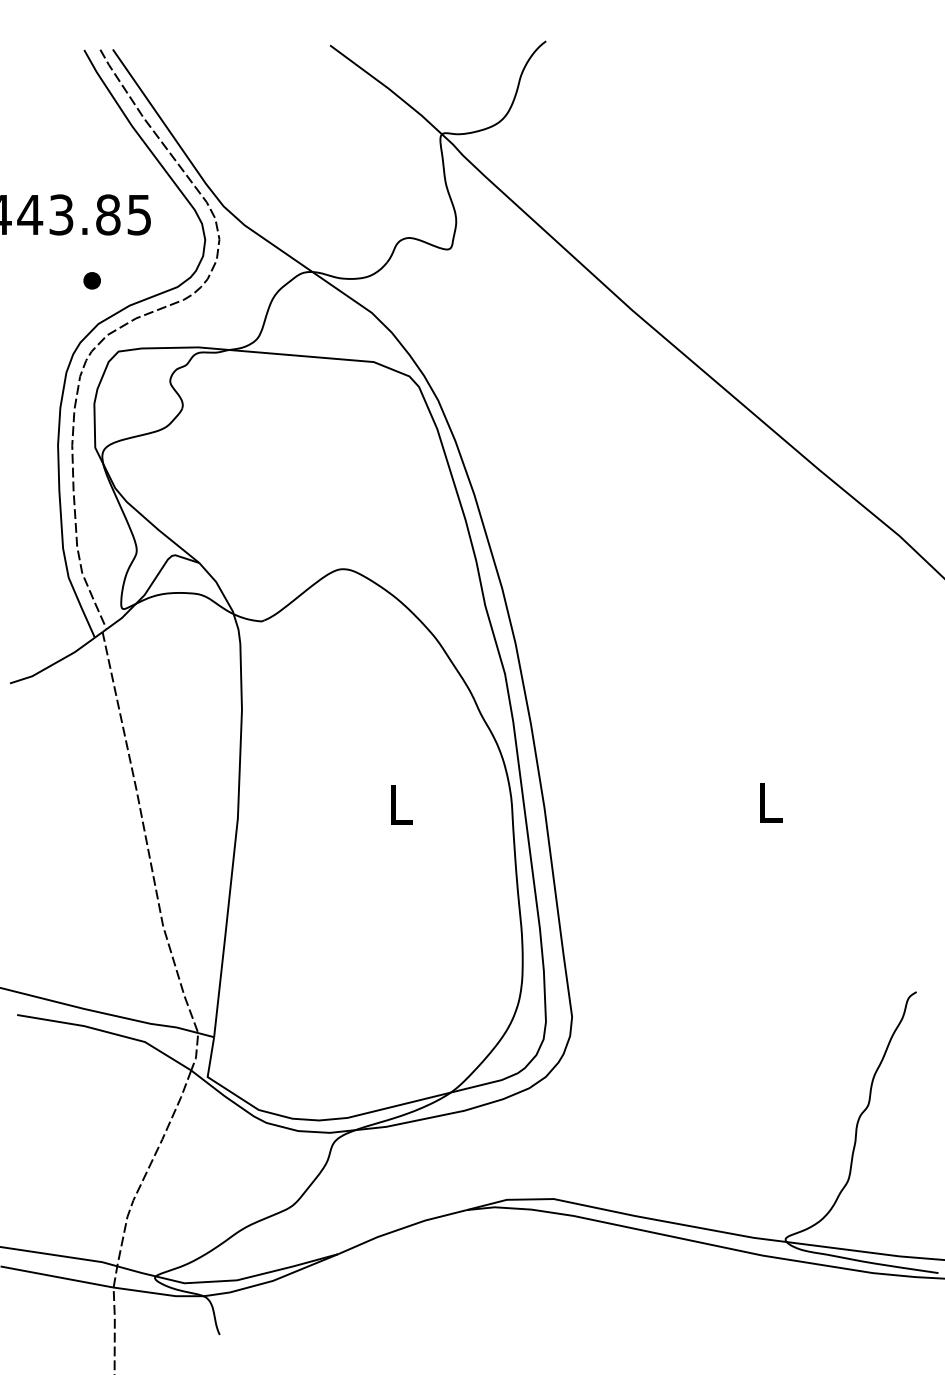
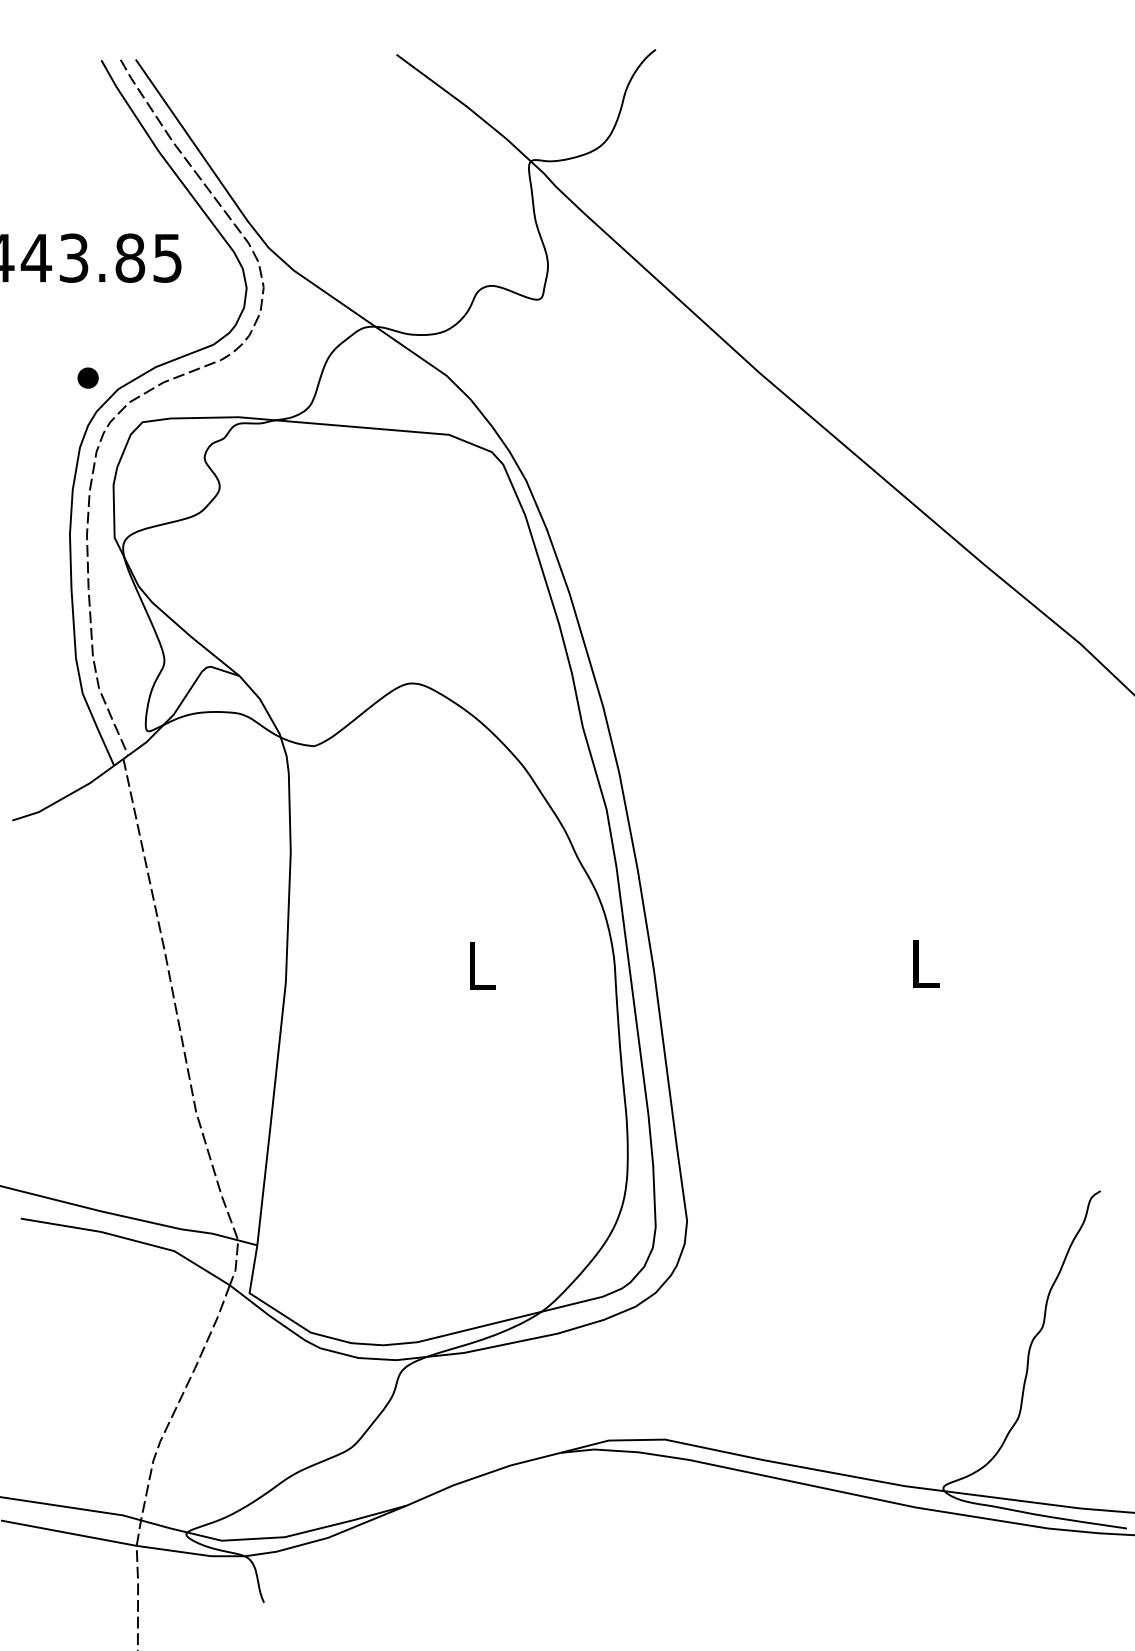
part: (91, 280) -> (87, 377), moved

